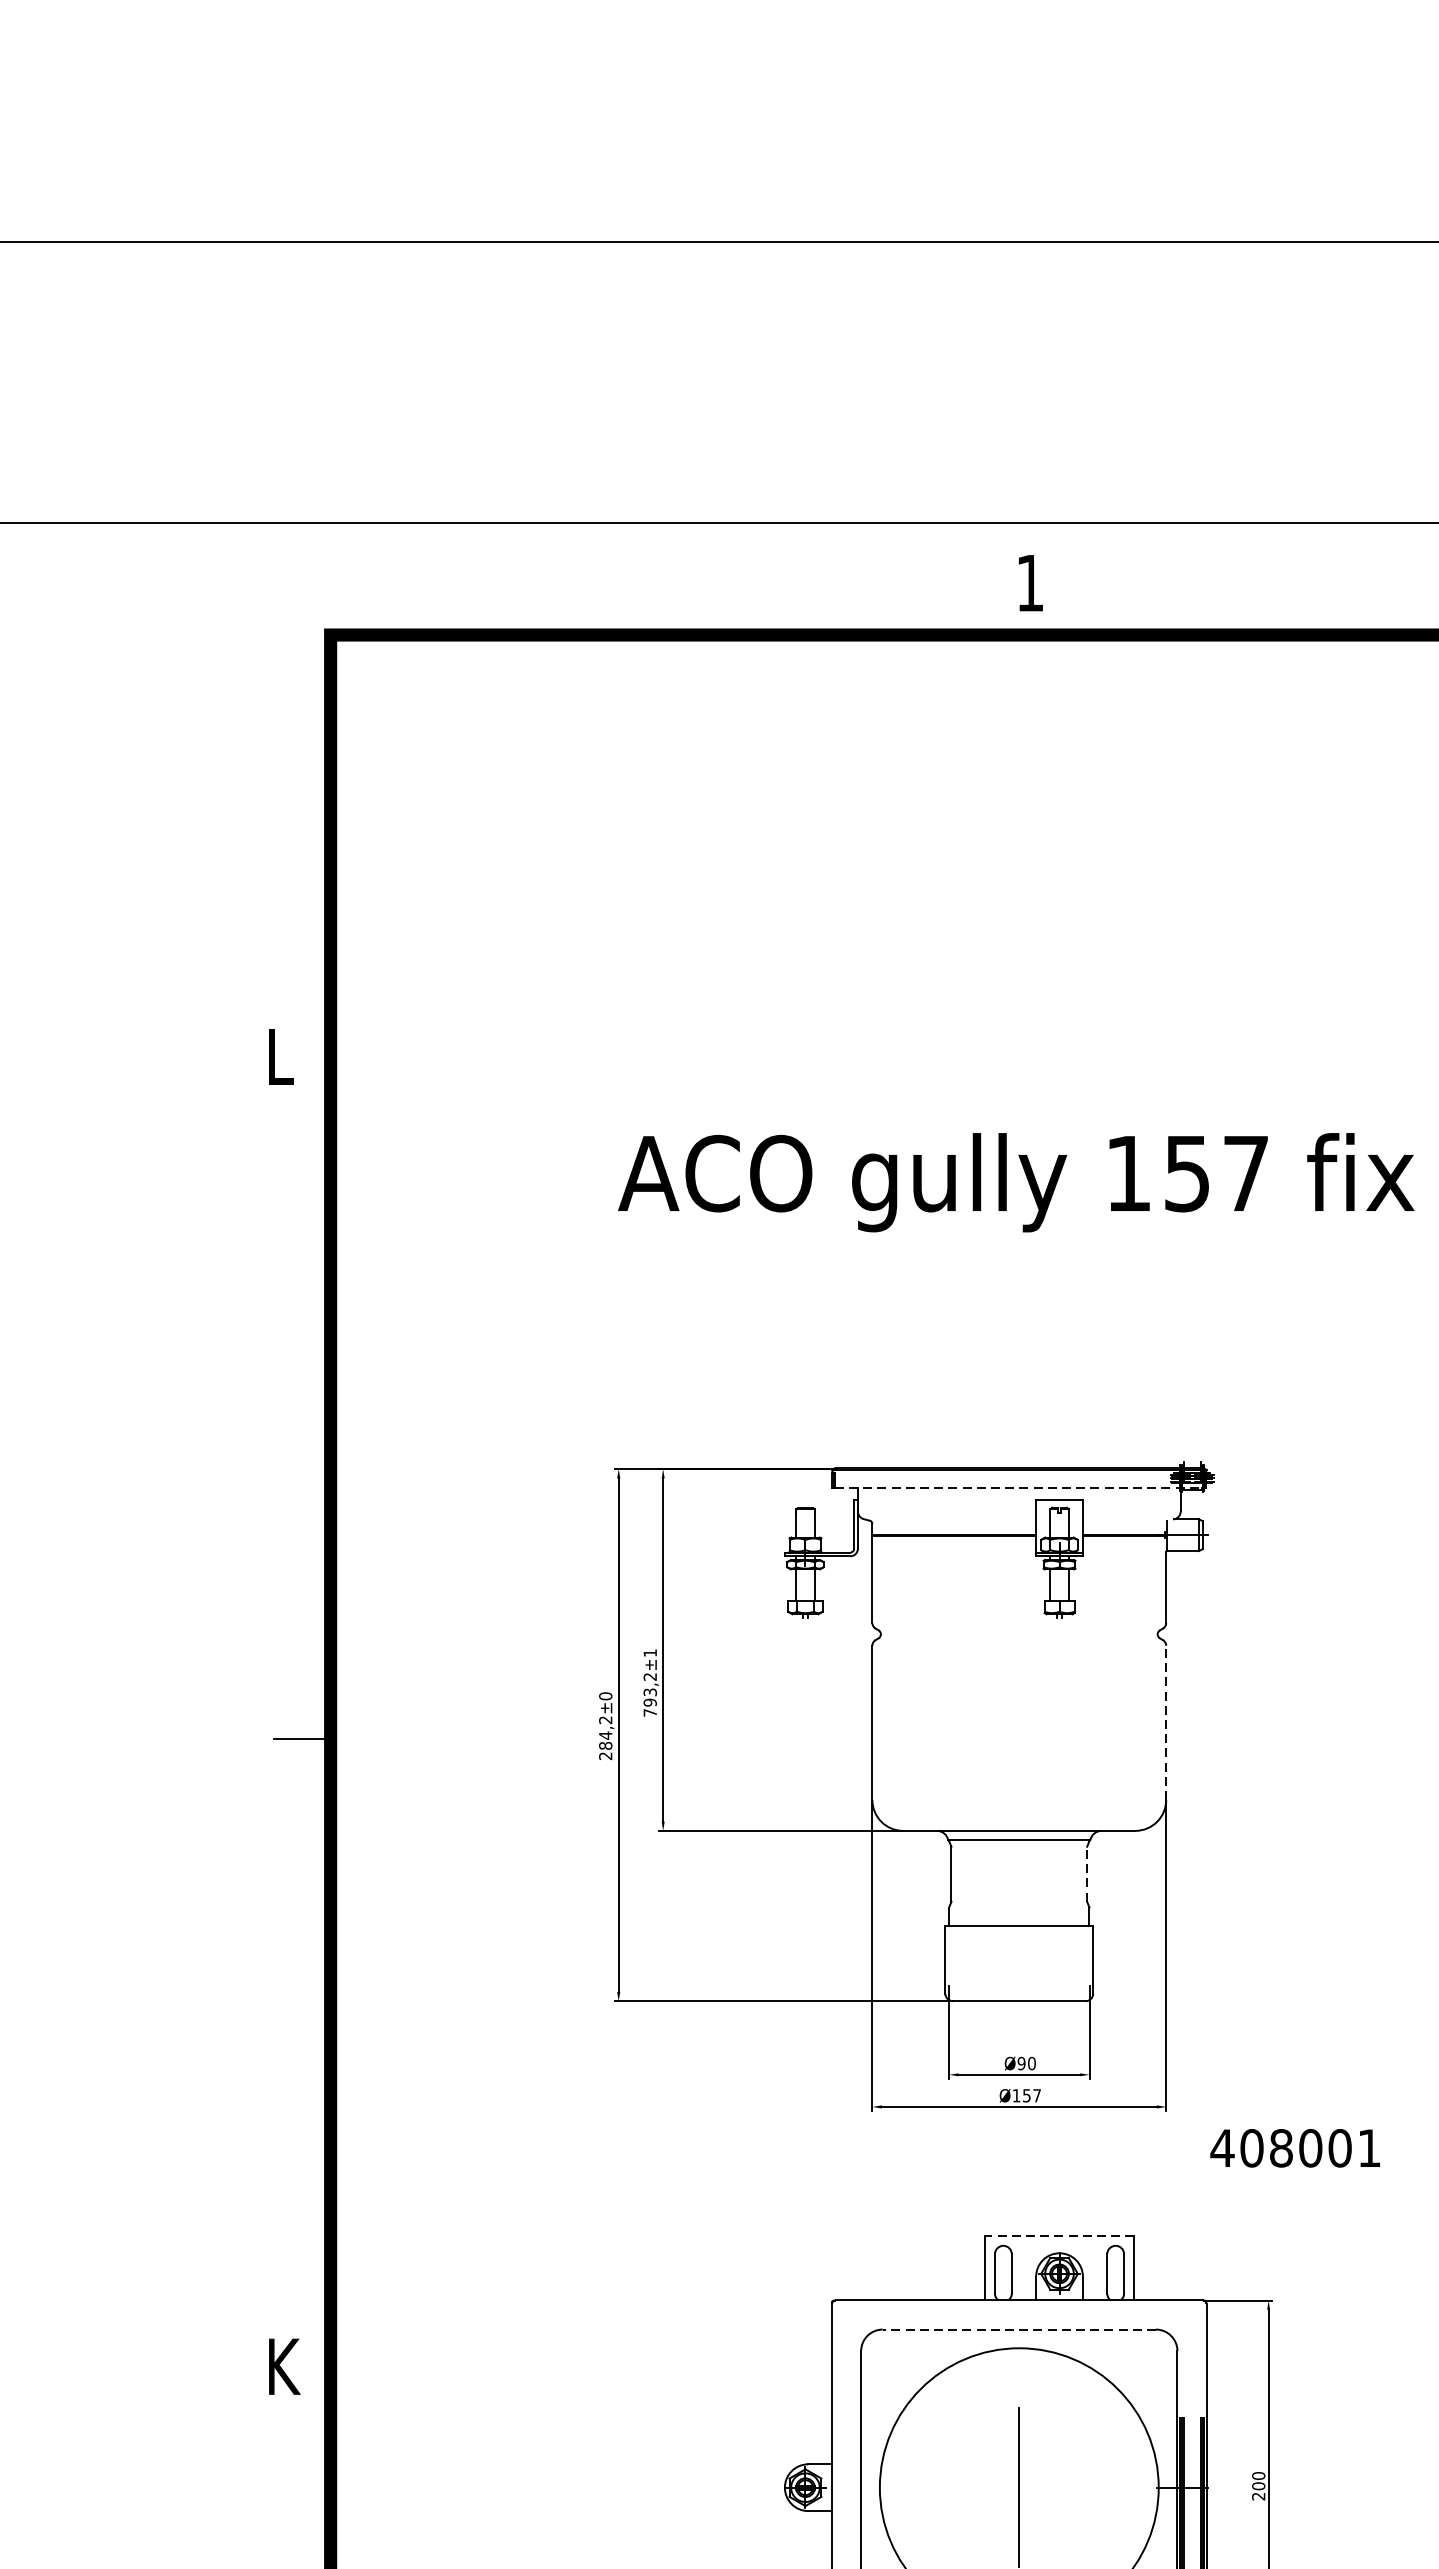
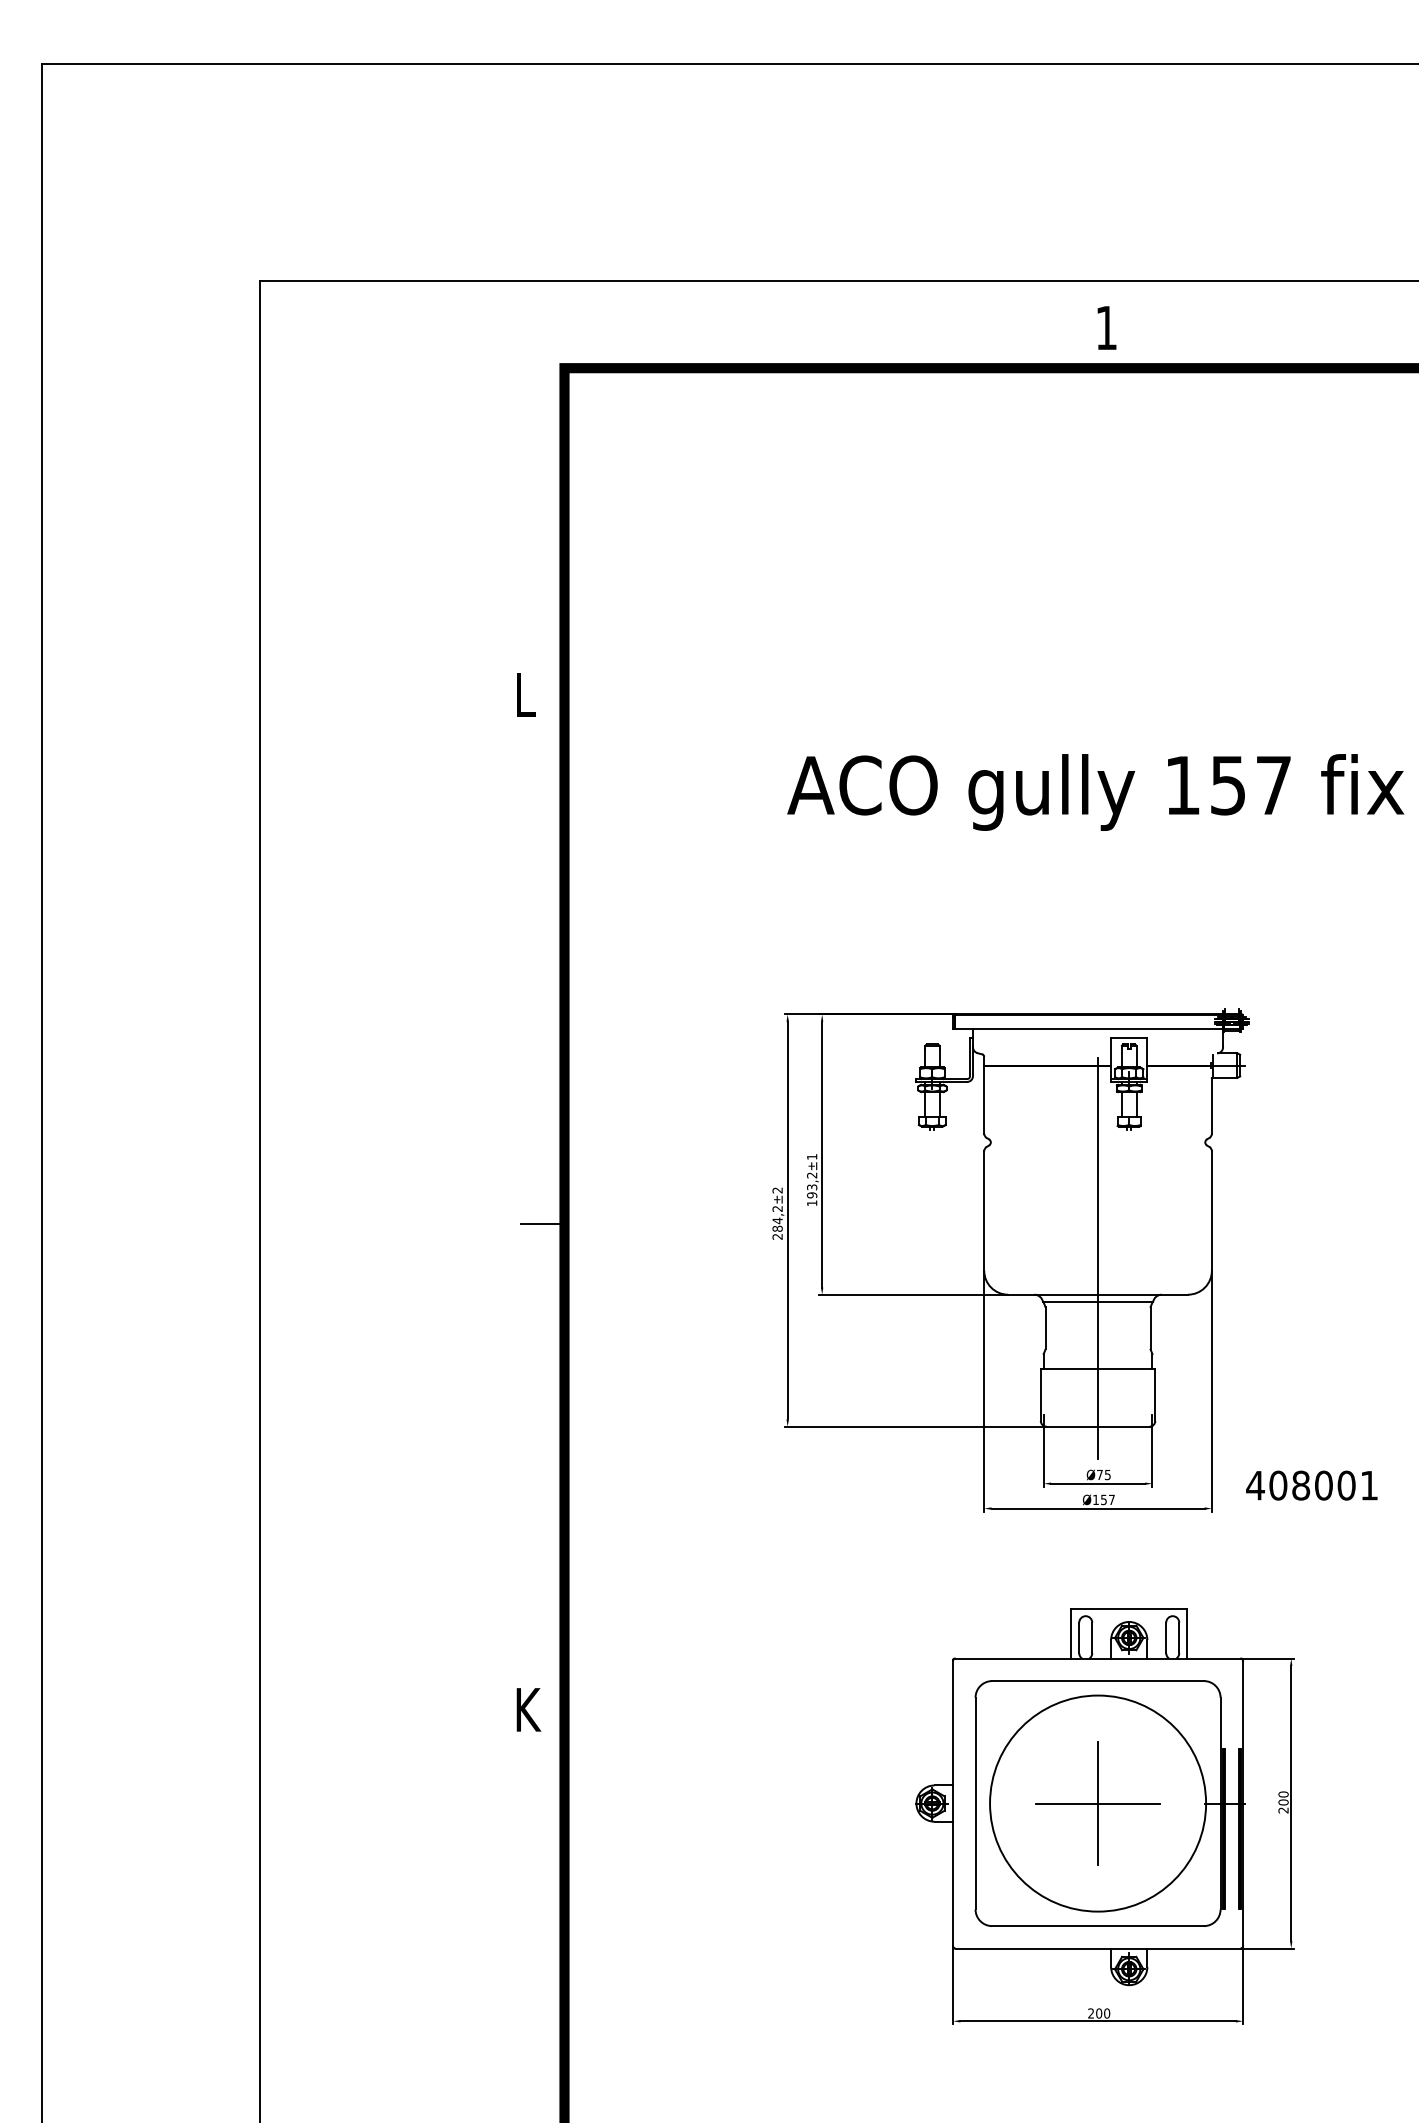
line: (1019, 1488) -> (1098, 1029), dashed -> solid
text: (605, 1696) -> (777, 1190), ±0 -> ±2
text: (650, 1713) -> (812, 1203), 793,2 -> 193,2
line: (1165, 1723) -> (1211, 1211), dashed -> solid
line: (1019, 1784) -> (1098, 1258), added
line: (1086, 1873) -> (1150, 1327), dashed -> solid
text: (1026, 2062) -> (1103, 1474), 90 -> 75
text: (1294, 2148) -> (1311, 1485), moved
line: (1058, 2235) -> (1128, 1608), dashed -> solid
line: (1019, 2330) -> (1098, 1681), dashed -> solid
line: (1018, 2487) -> (1097, 1803), added

